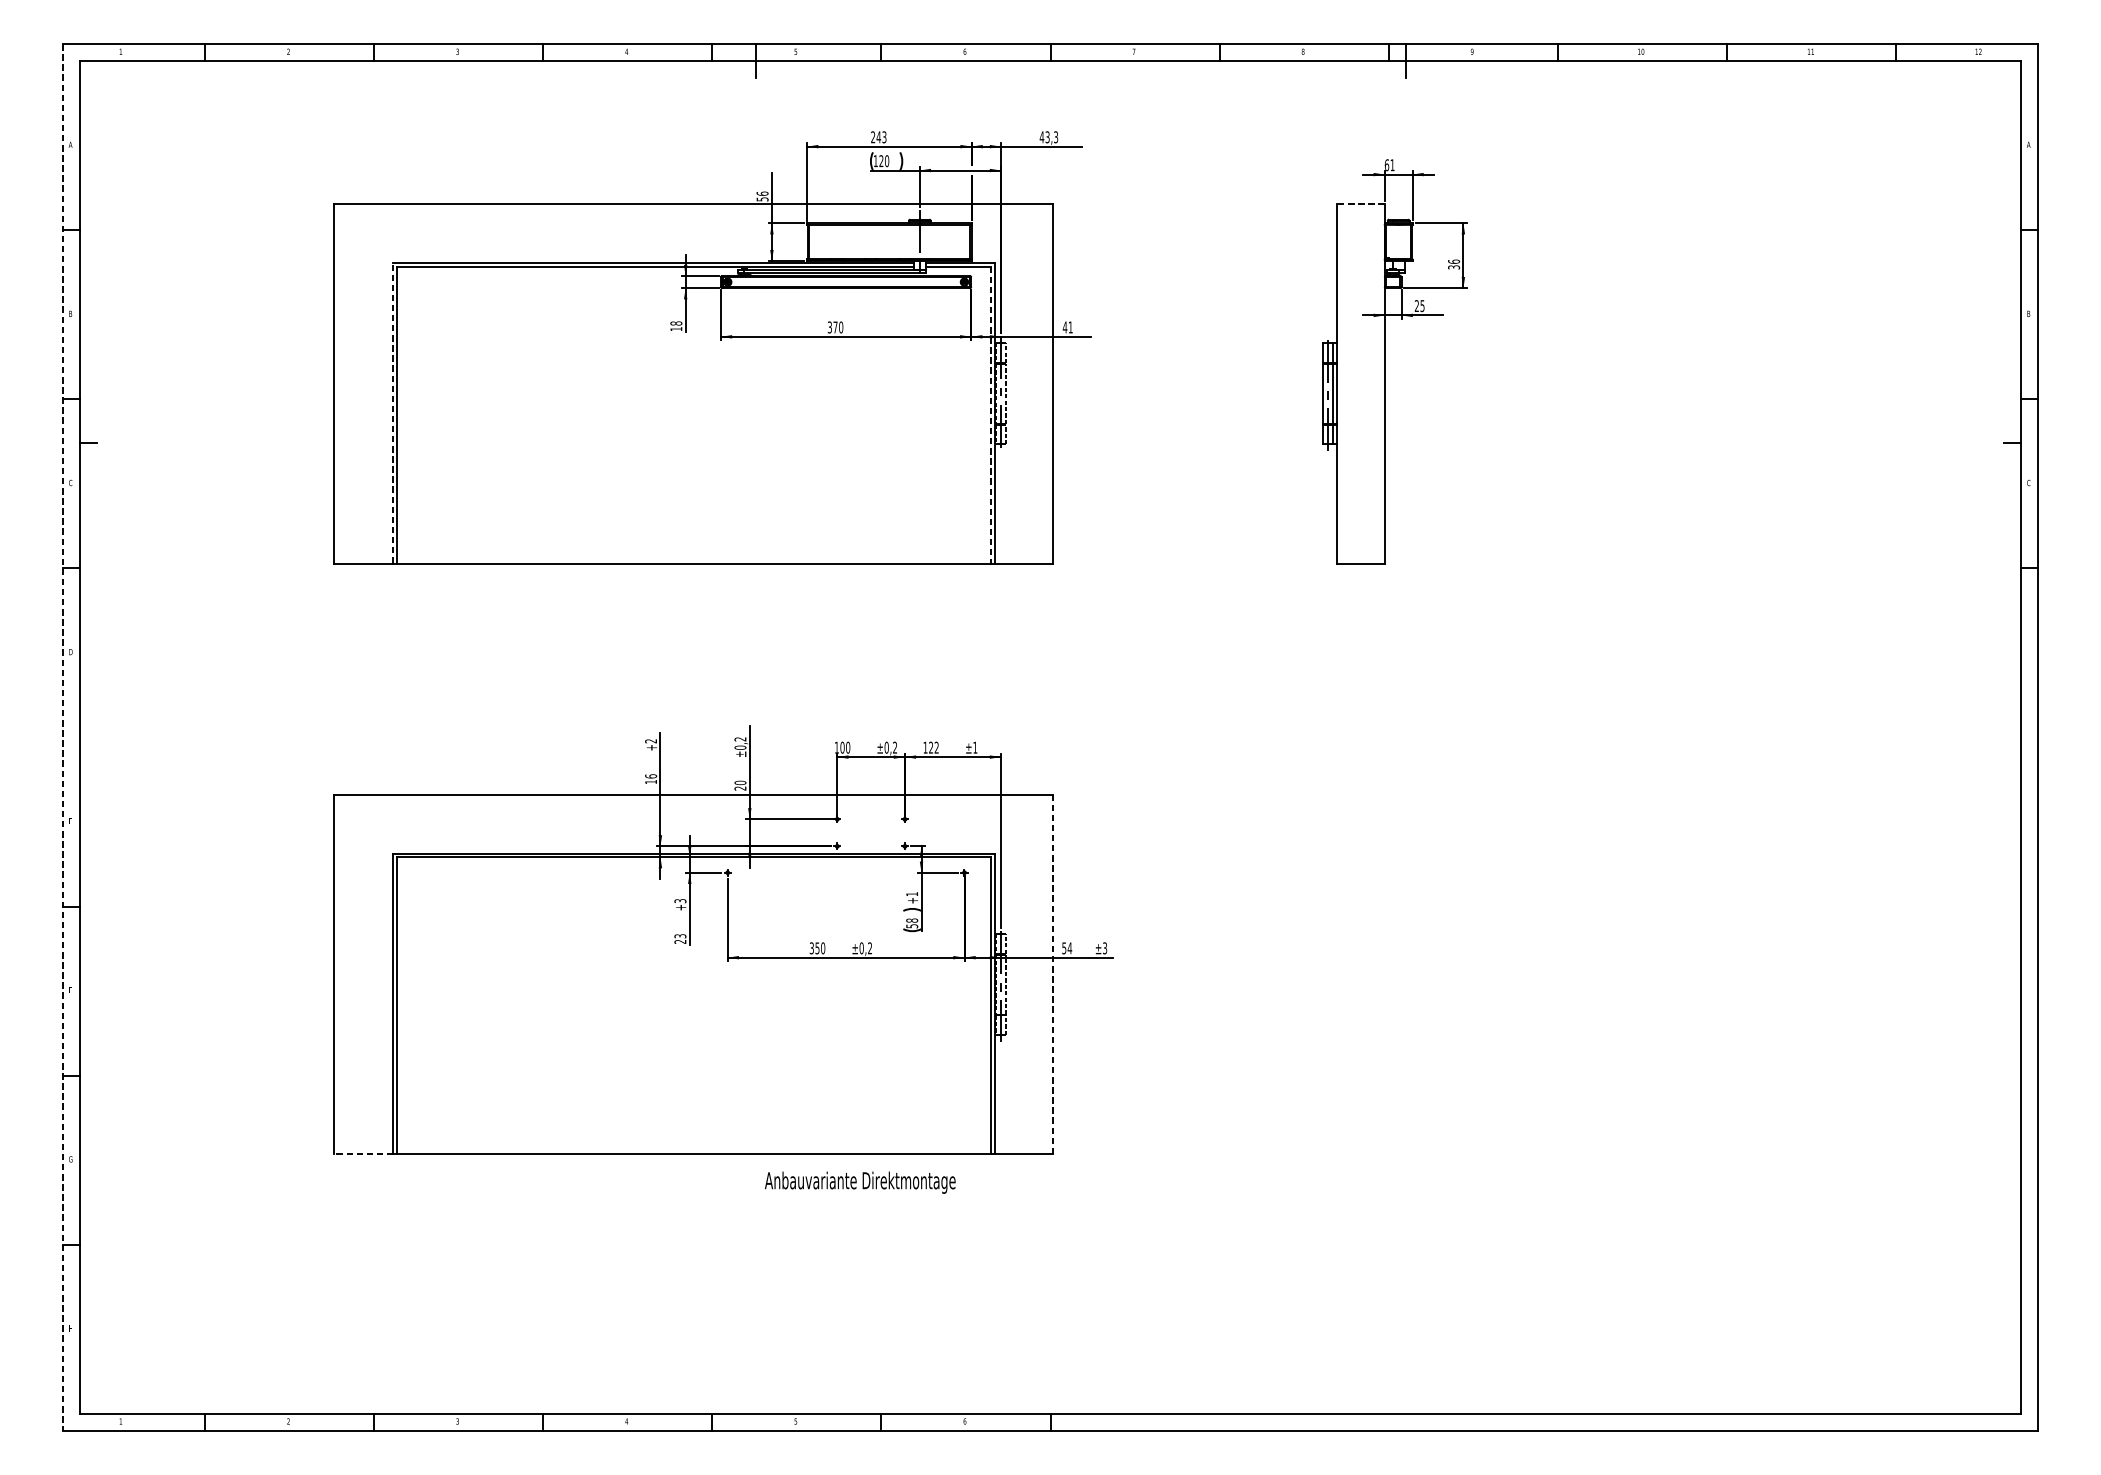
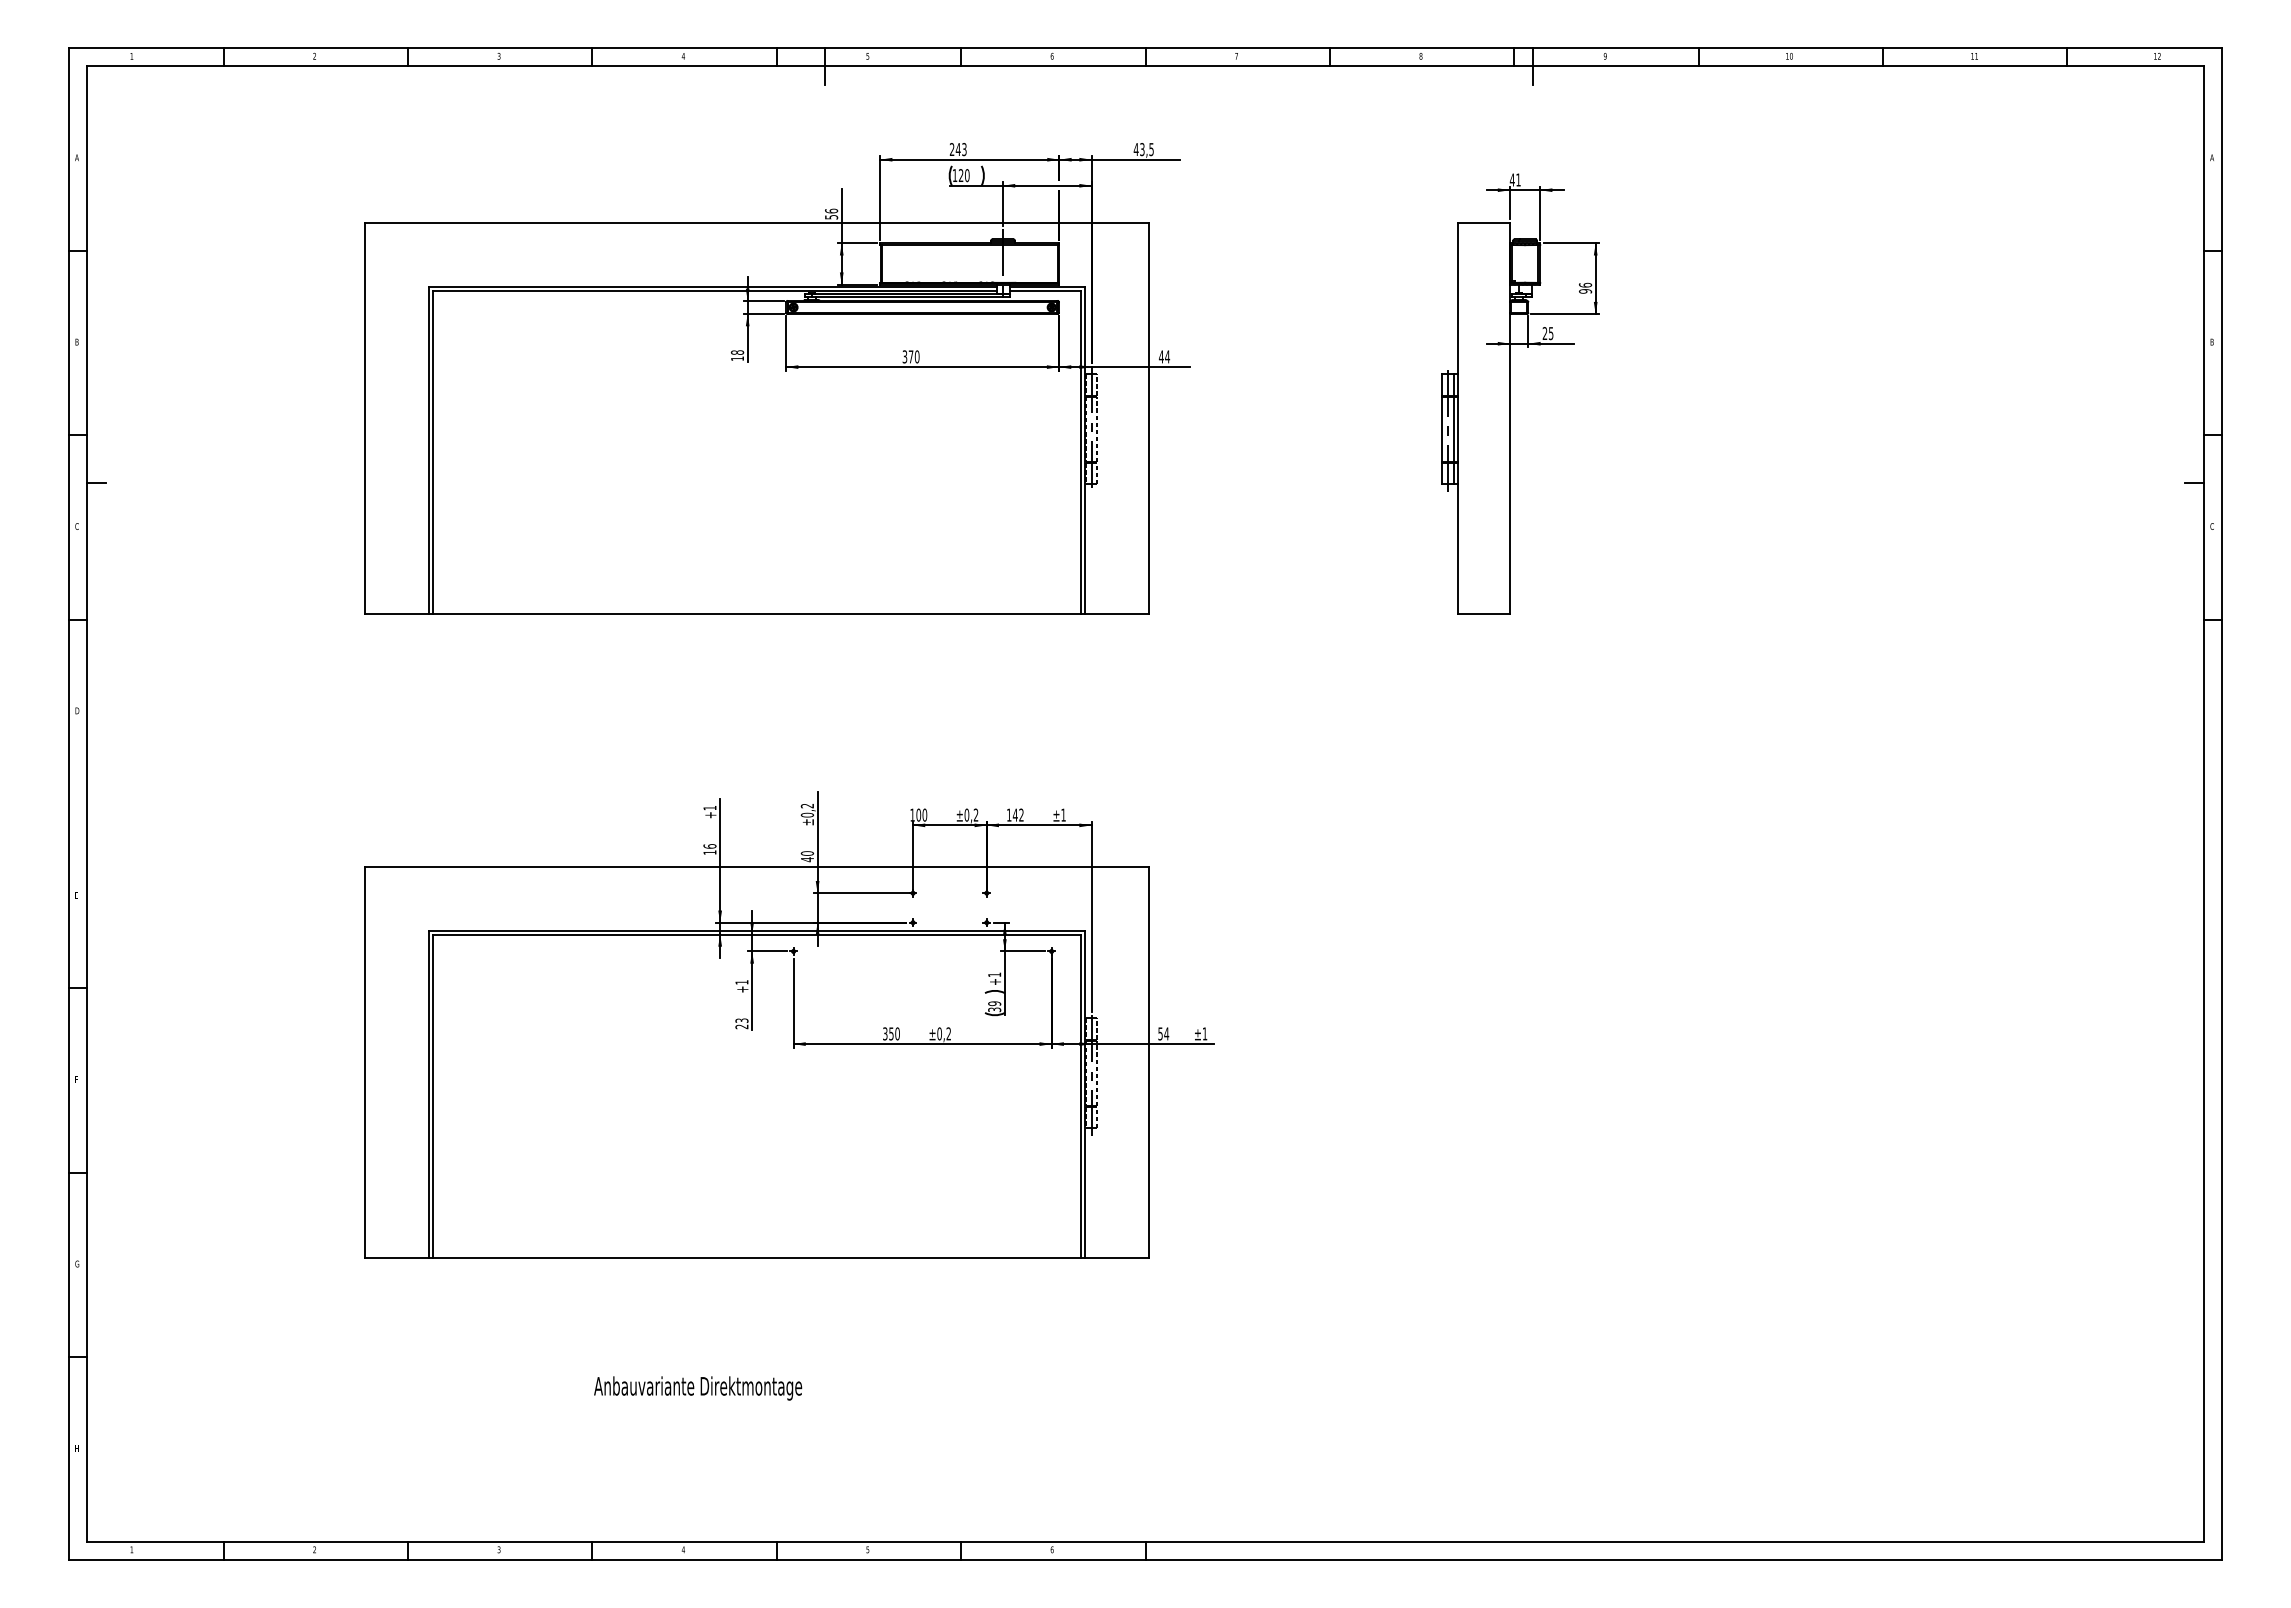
text: (1056, 136) -> (1151, 148), 43,3 -> 43,5
text: (1386, 164) -> (1511, 179), 61 -> 41
line: (1361, 204) -> (1484, 222), dashed -> solid
text: (1454, 267) -> (1585, 291), 36 -> 96
text: (1070, 327) -> (1167, 356), 41 -> 44
line: (392, 413) -> (428, 450), dashed -> solid
line: (990, 415) -> (1080, 452), dashed -> solid
line: (62, 737) -> (68, 804), dashed -> solid
text: (650, 741) -> (709, 808), +2 -> +1
text: (930, 747) -> (1014, 814), 122 -> 142
text: (739, 788) -> (806, 859), 20 -> 40
text: (679, 901) -> (741, 982), +3 -> +1
text: (912, 923) -> (994, 1006), 58 -> 39
text: (1104, 947) -> (1204, 1033), ±3 -> ±1
line: (1053, 974) -> (1148, 1062), dashed -> solid
line: (363, 1154) -> (396, 1258), dashed -> solid
text: (860, 1182) -> (698, 1388), moved

